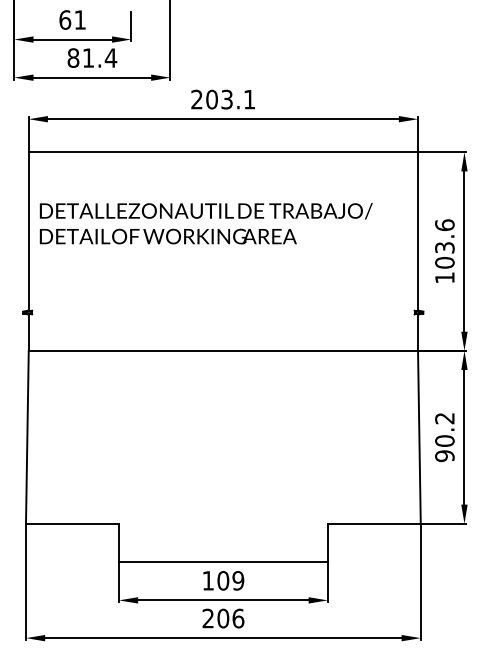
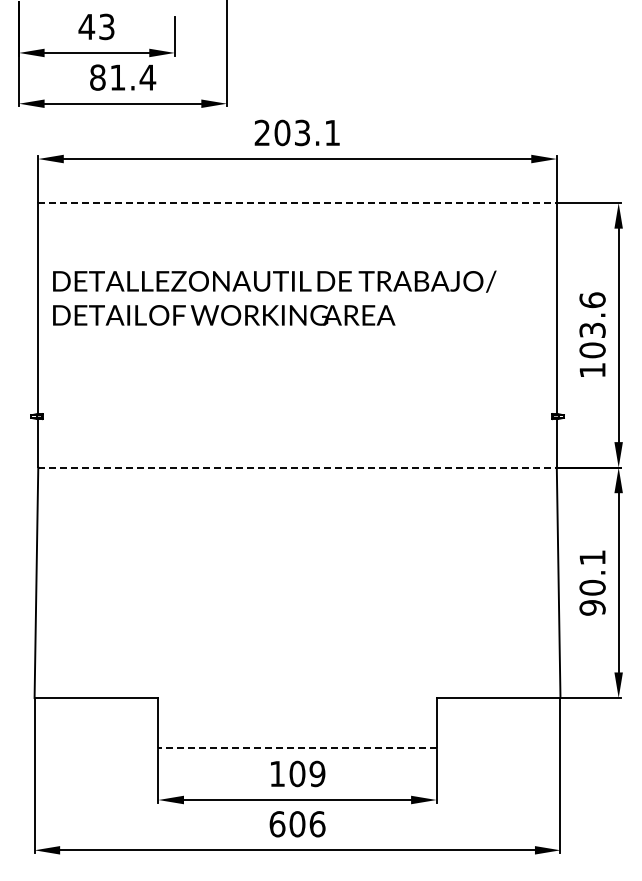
text: (72, 19) -> (96, 26), 61 -> 43
line: (224, 152) -> (298, 203), solid -> dashed
line: (224, 350) -> (298, 467), solid -> dashed
text: (444, 418) -> (592, 557), 90.2 -> 90.1
line: (223, 561) -> (297, 748), solid -> dashed
text: (208, 618) -> (277, 824), 206 -> 606

